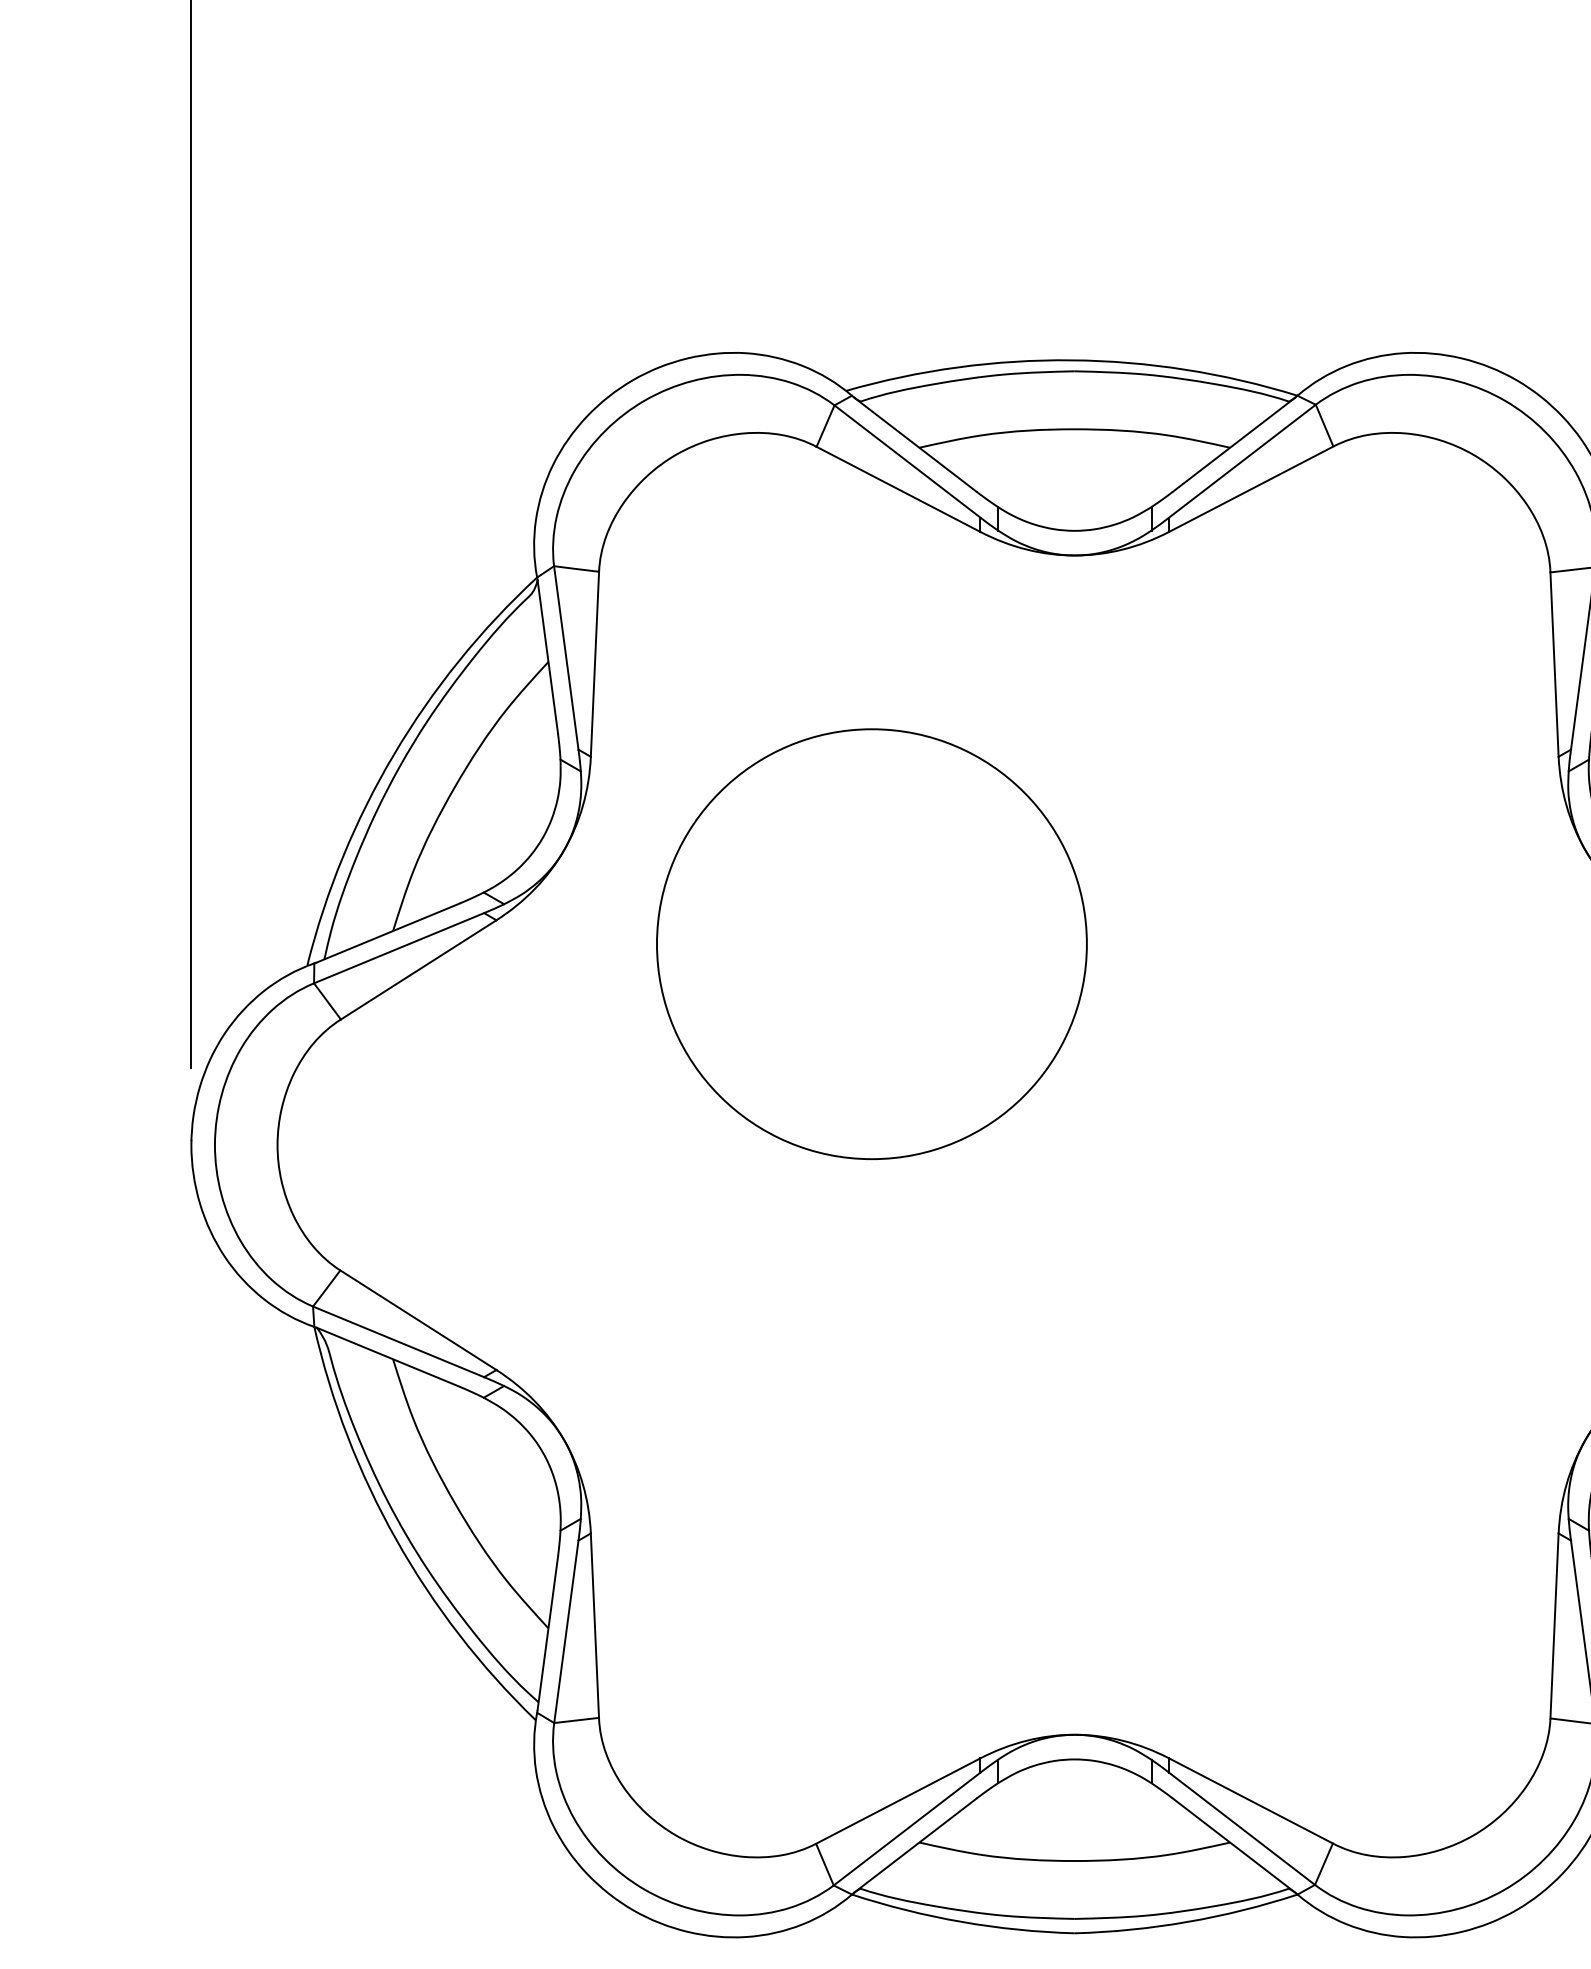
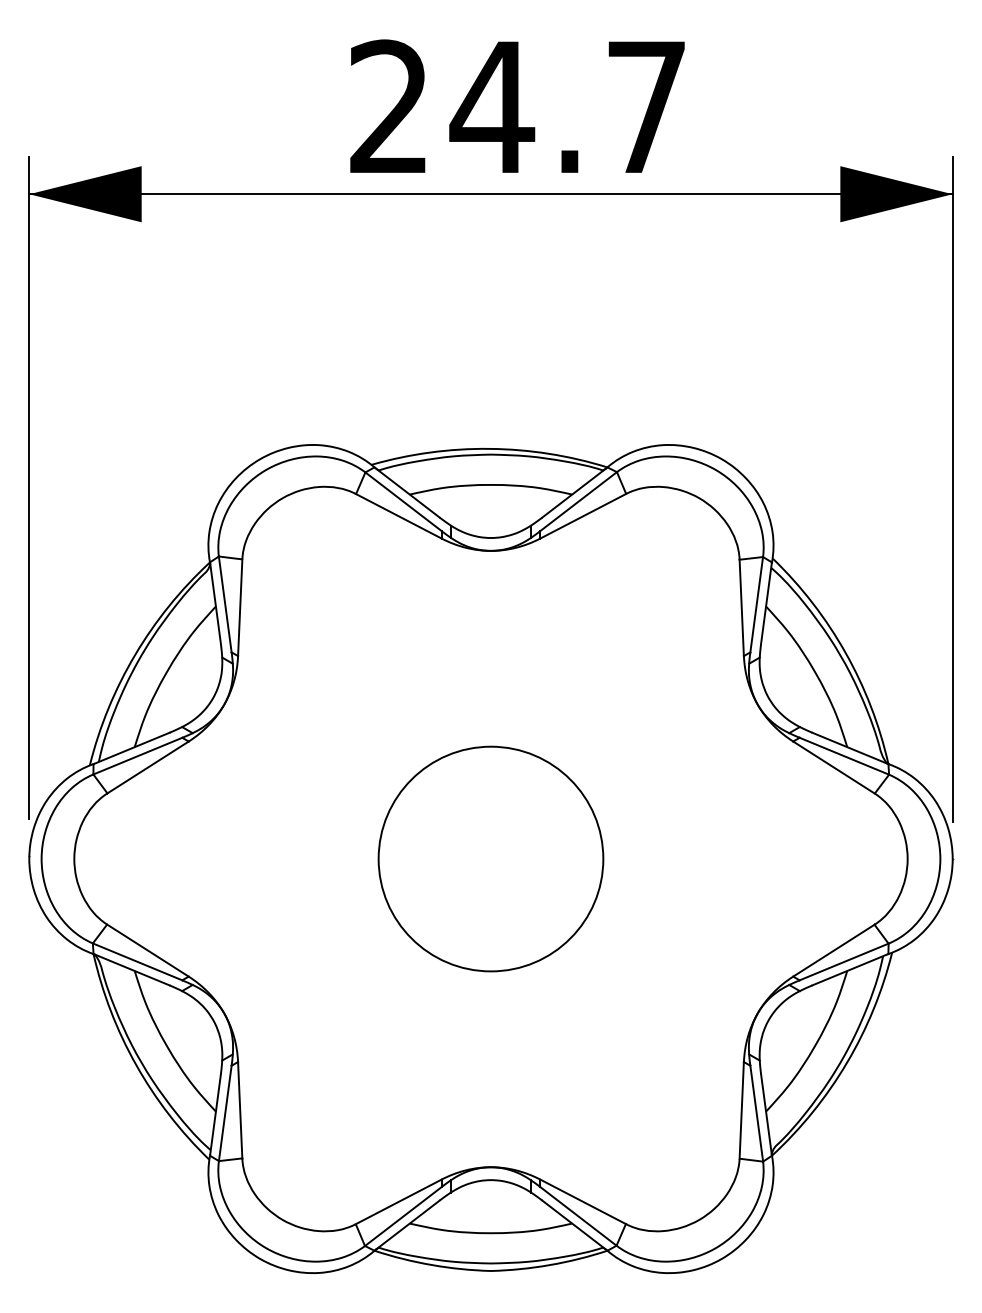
circle: (870, 943) -> (490, 858), moved

